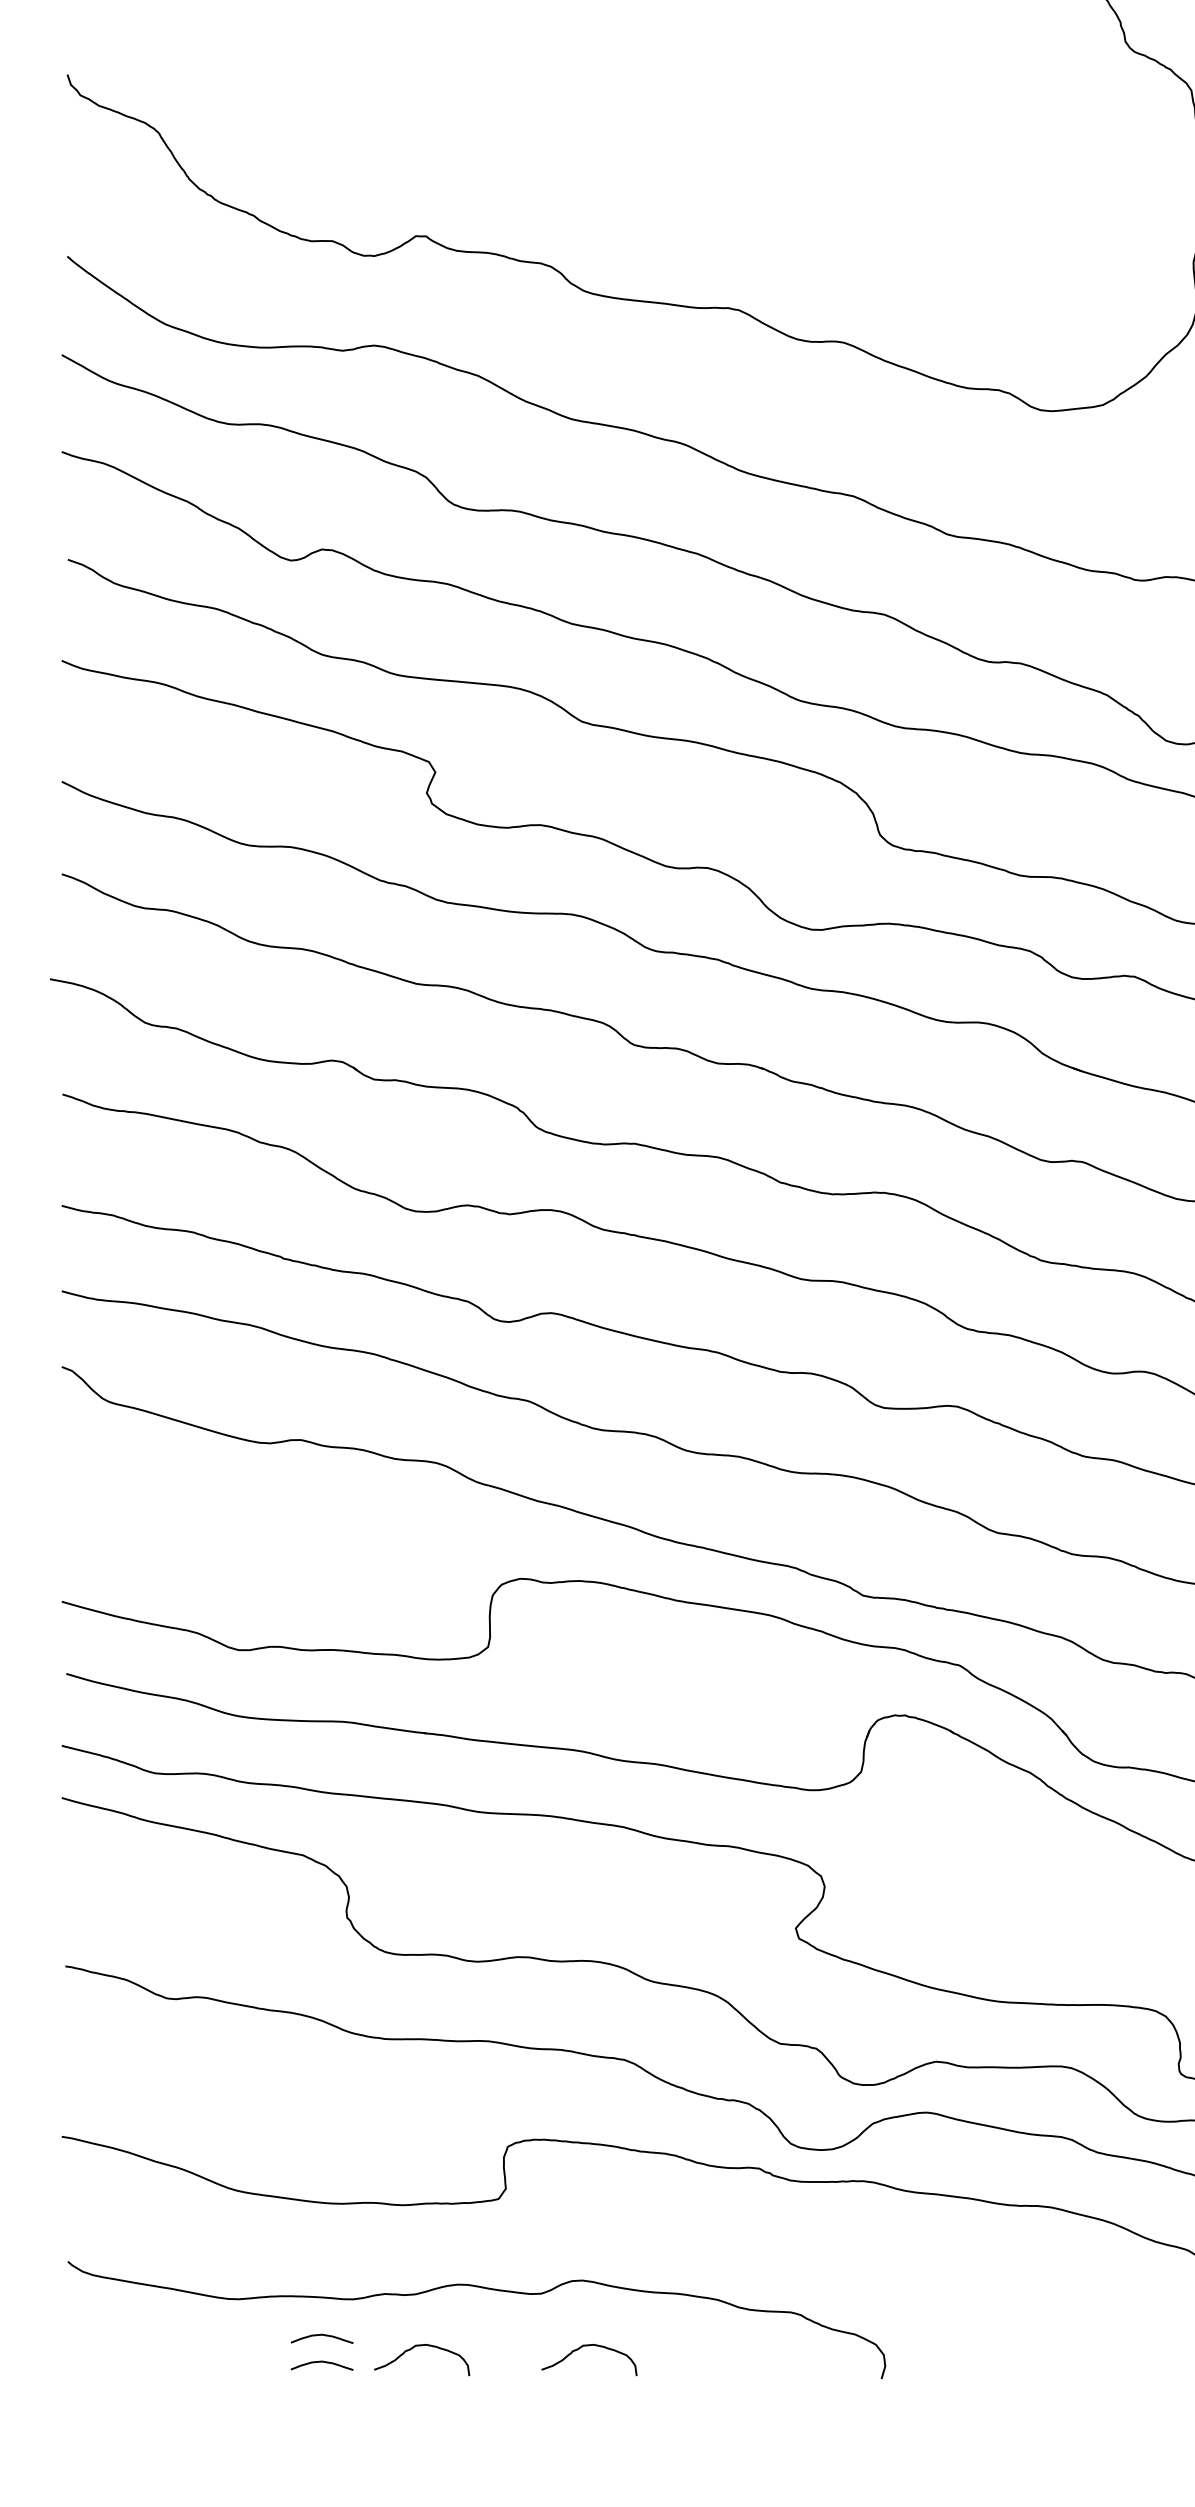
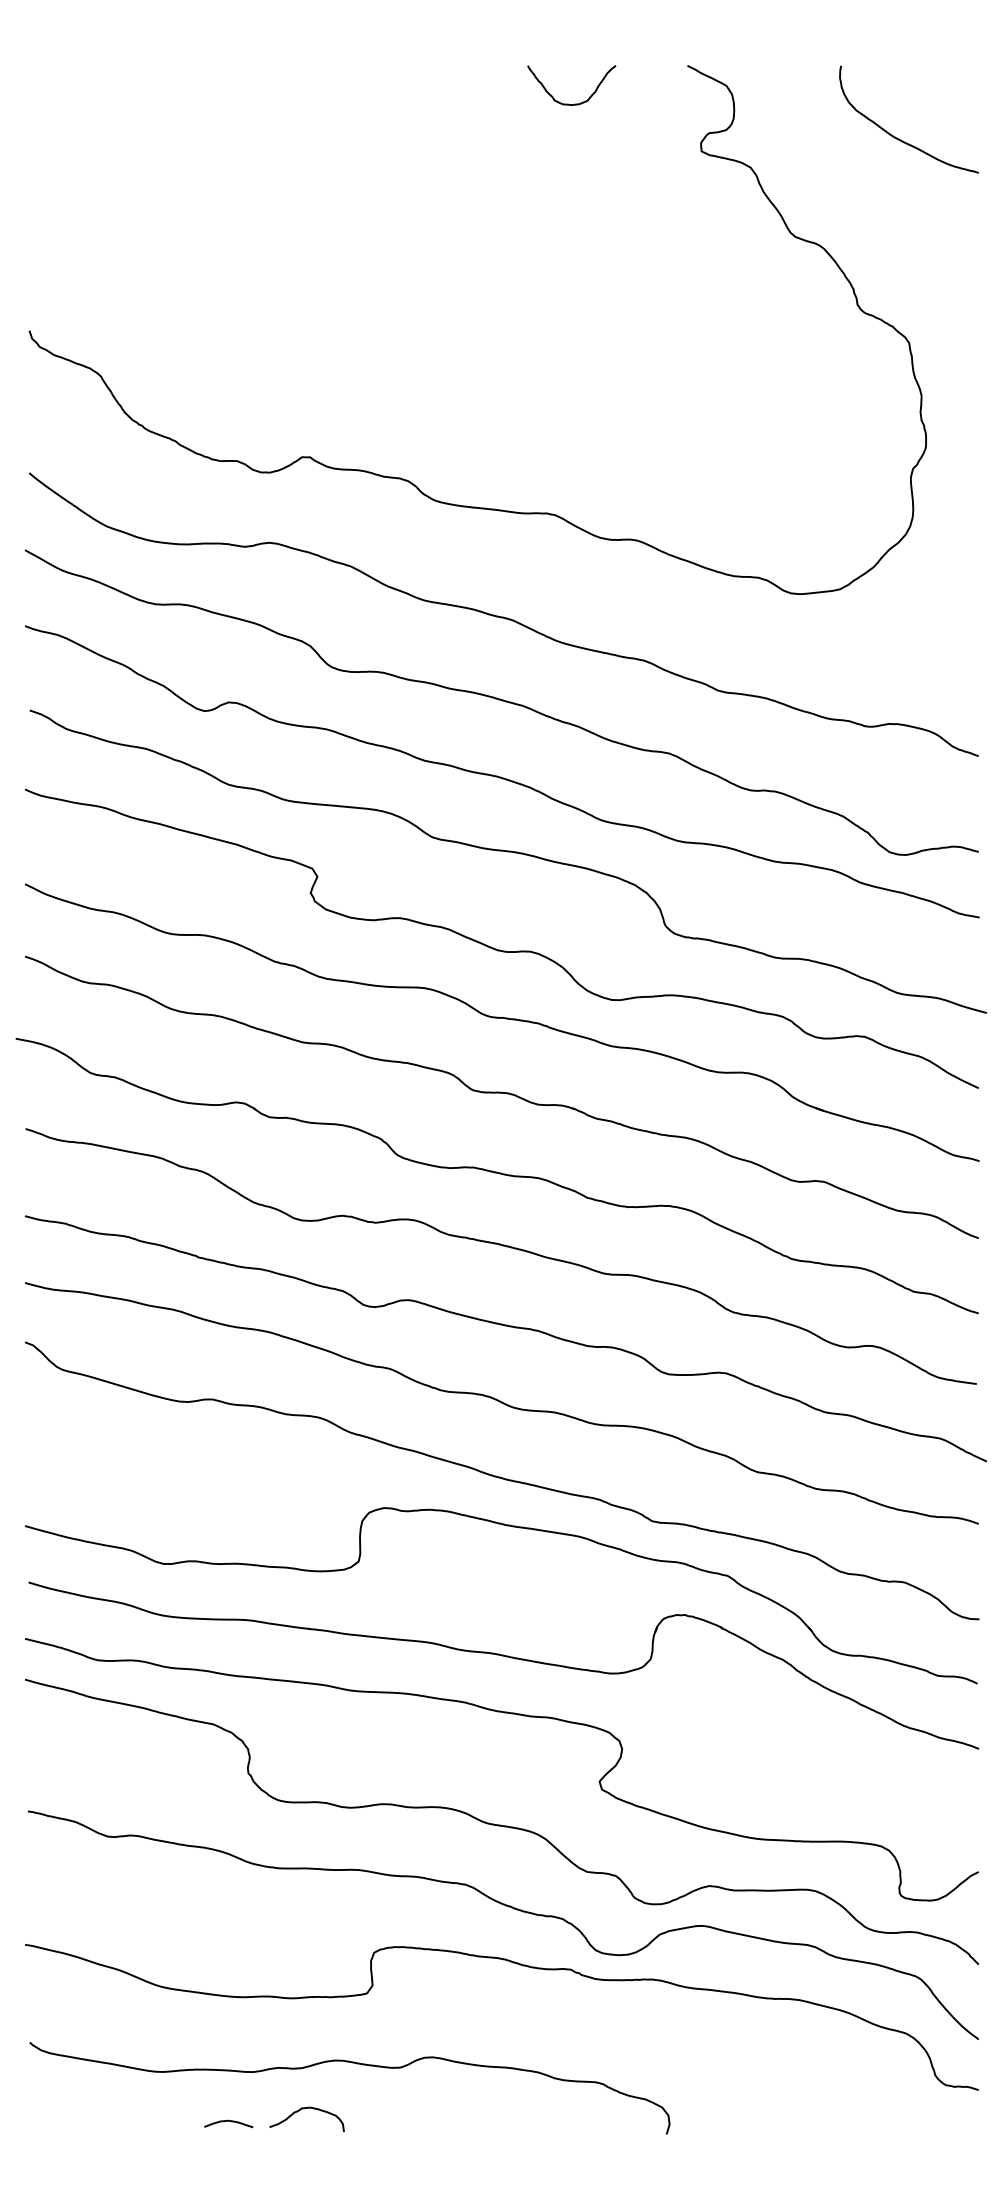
curve: (321, 2335) -> (228, 2100), removed
curve: (584, 2347) -> (434, 2109), removed

